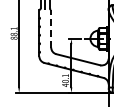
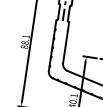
line: (51, 28) -> (66, 42), dashed -> solid

